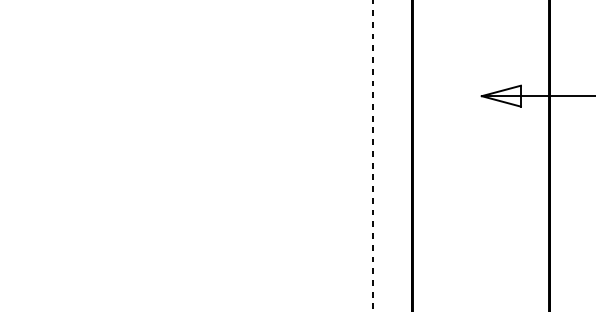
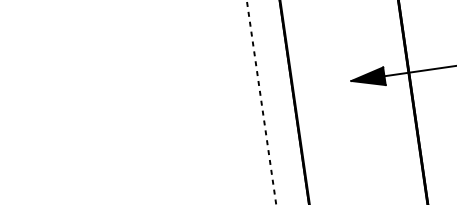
fill: (500, 95) -> (367, 78), added

